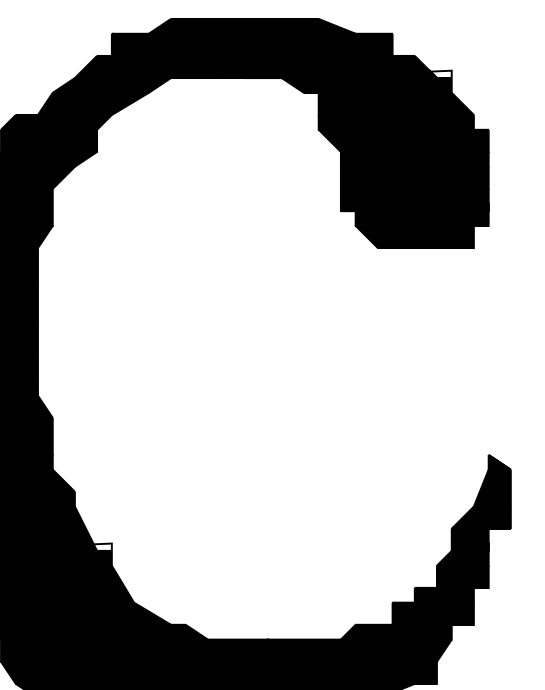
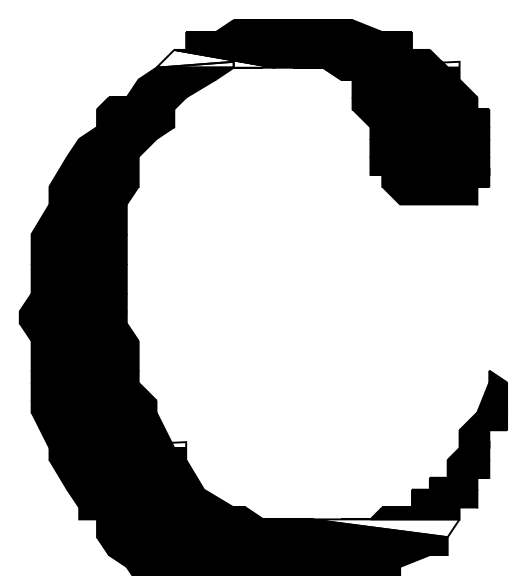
fill: (148, 66) -> (215, 58), removed
fill: (359, 650) -> (385, 528), removed

